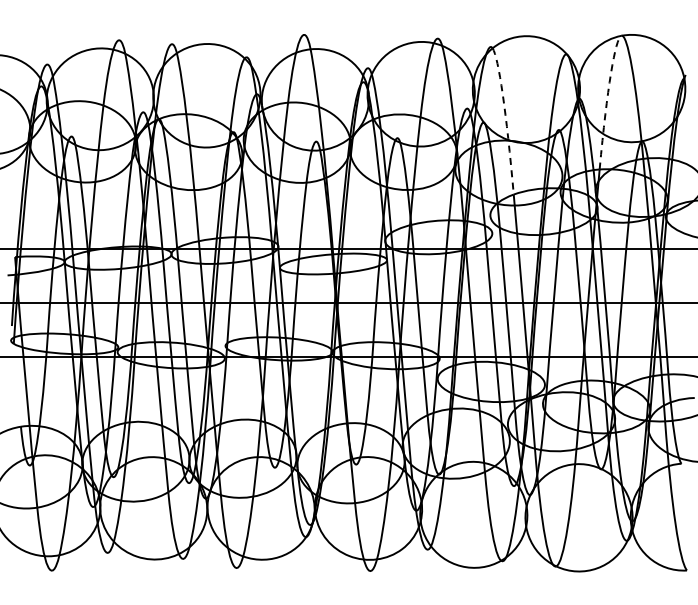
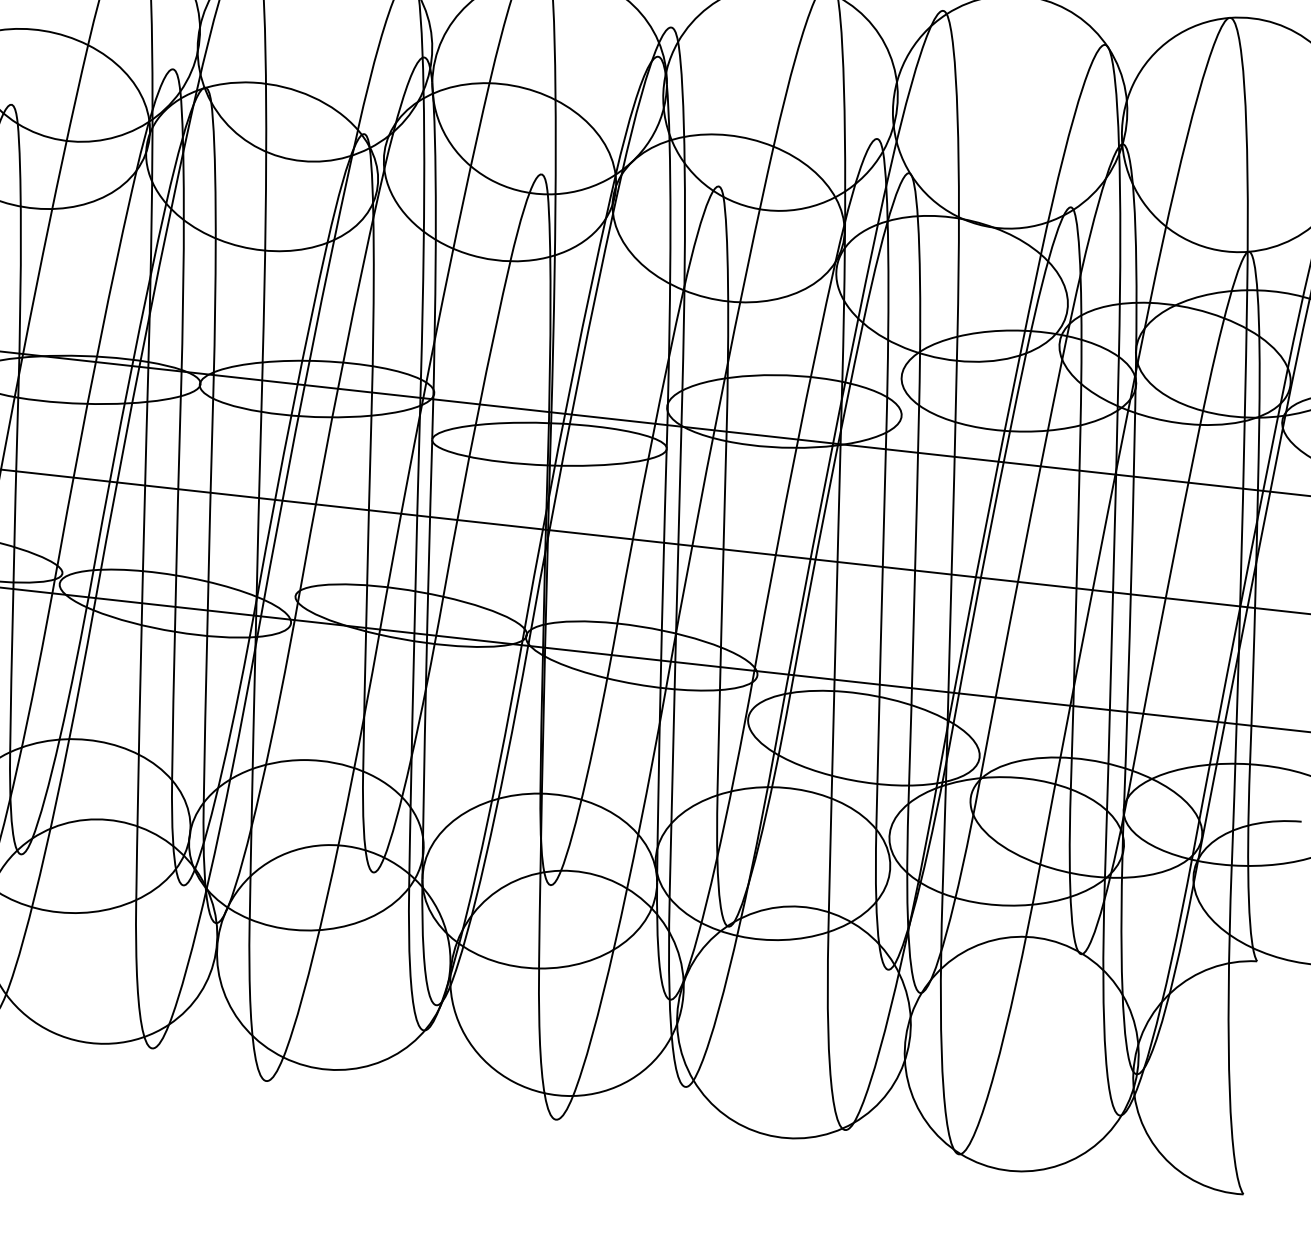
arc: (607, 95) -> (1184, 144), dashed -> solid
arc: (505, 116) -> (958, 165), dashed -> solid

